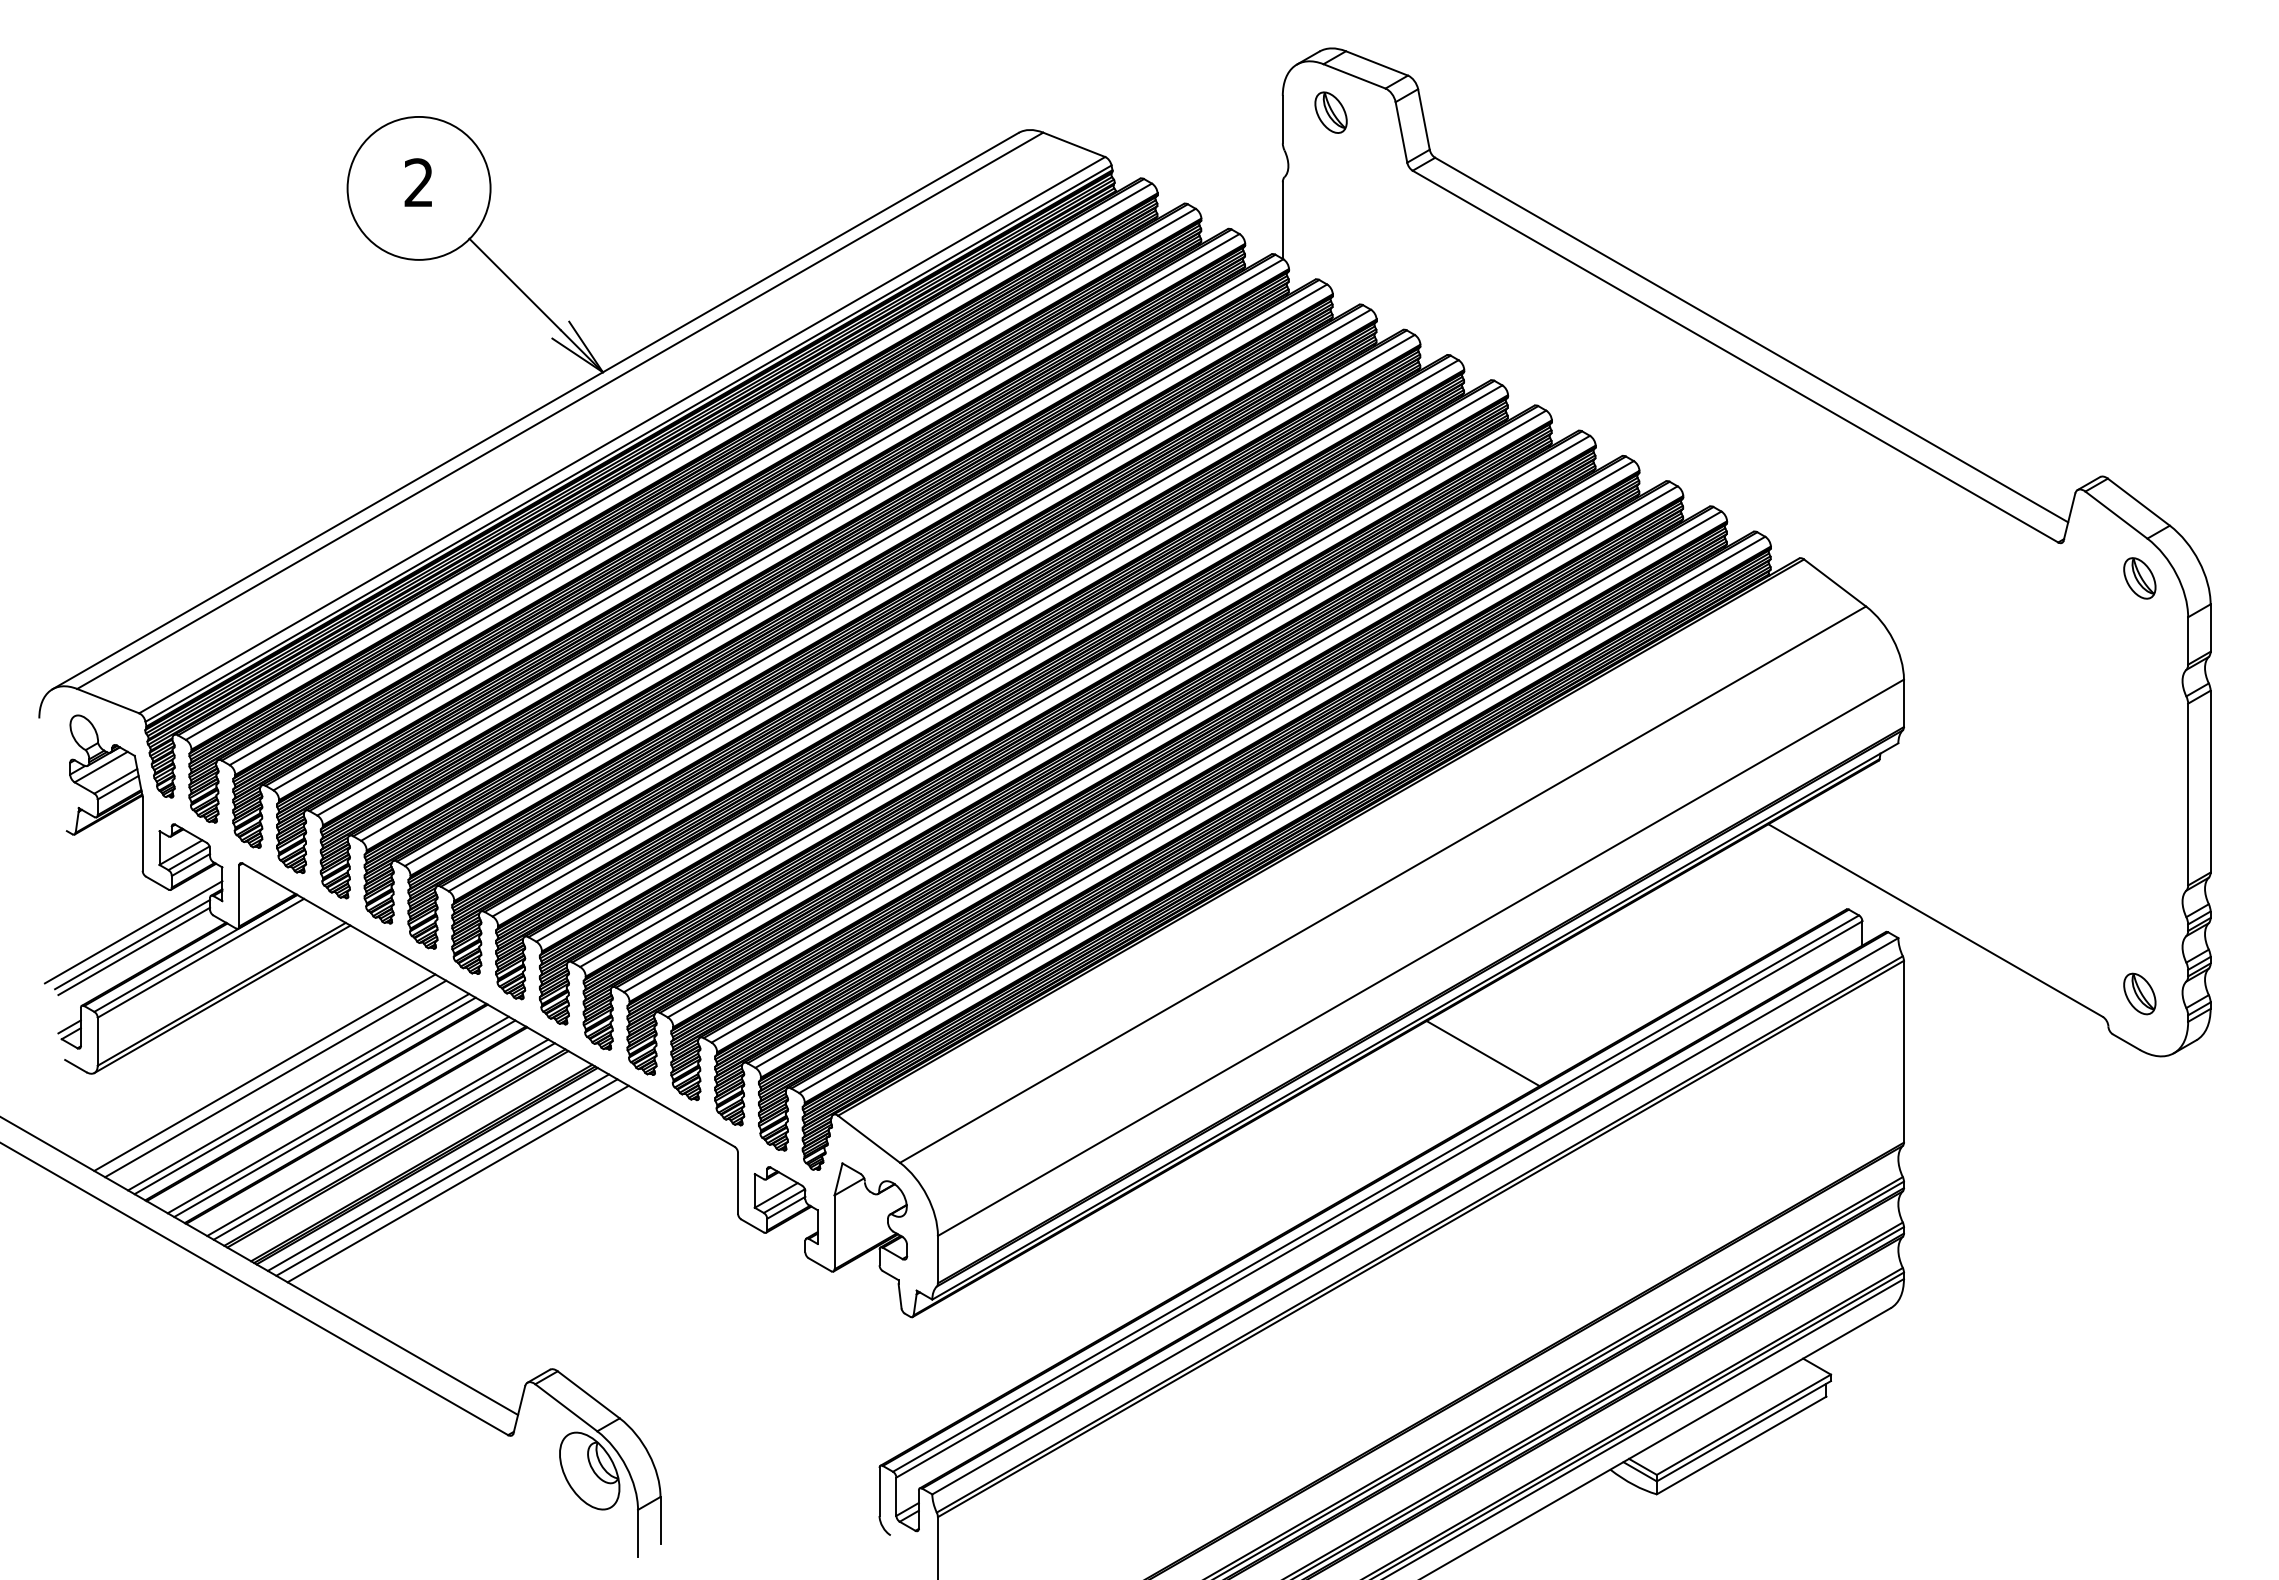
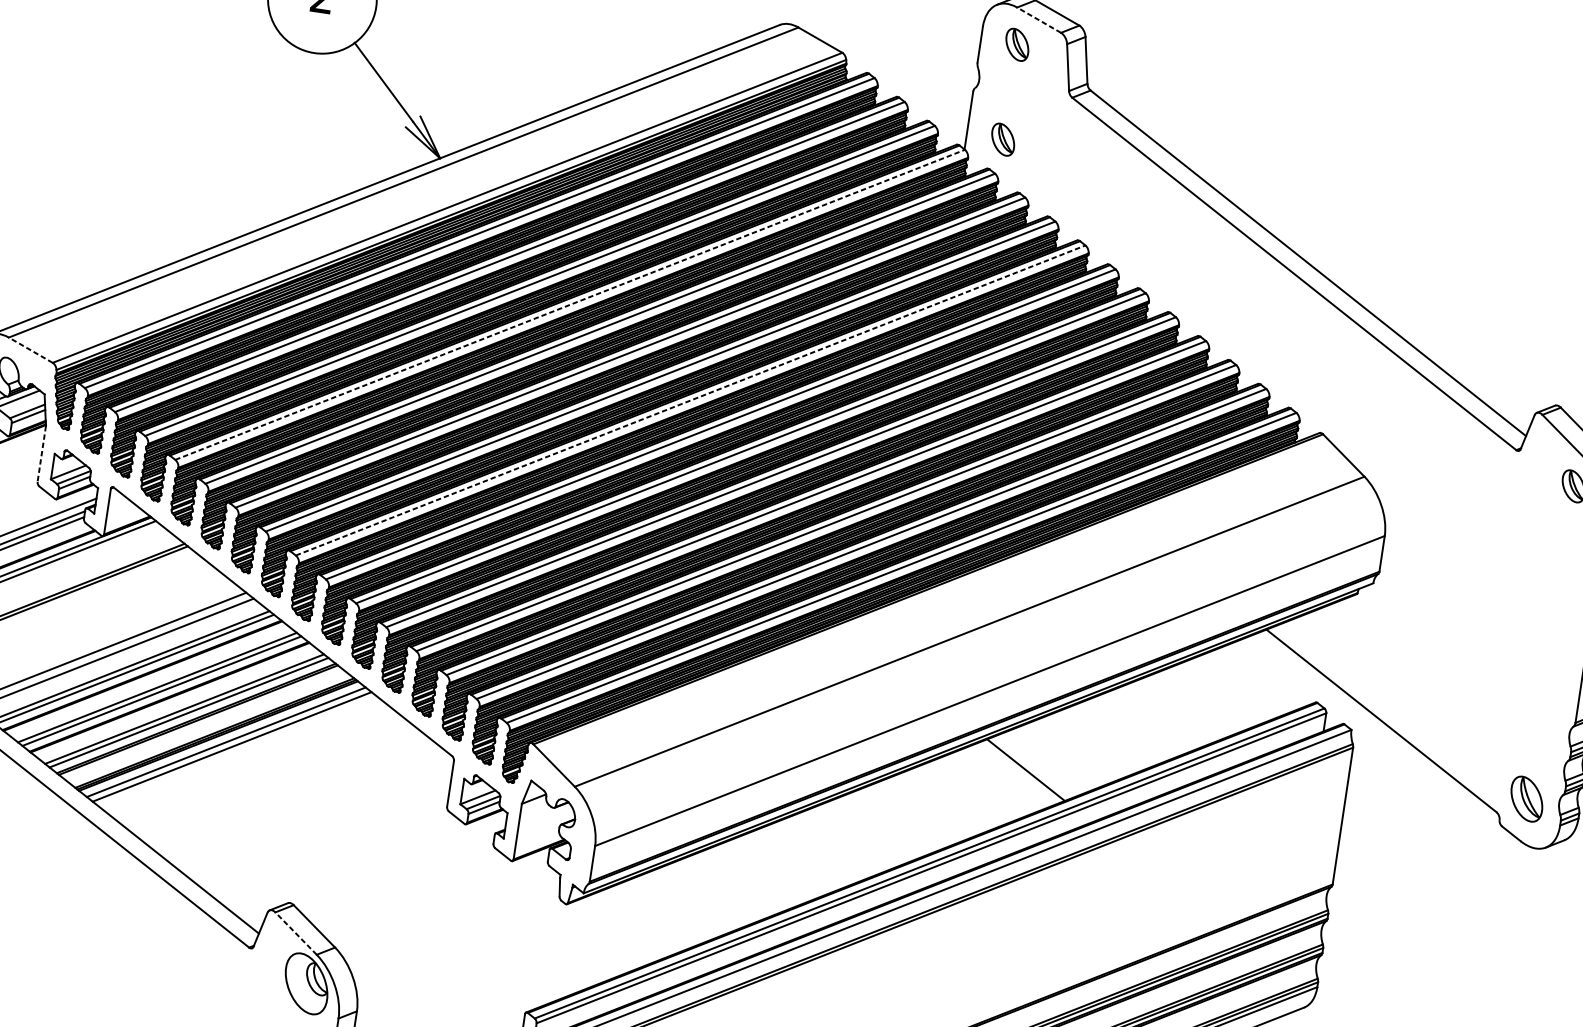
line: (1354, 76) -> (1039, 20), solid -> dashed
part: (1330, 238) -> (1002, 139), added
line: (800, 537) -> (570, 304), solid -> dashed
line: (976, 638) -> (691, 400), solid -> dashed
line: (107, 700) -> (30, 349), solid -> dashed
line: (142, 833) -> (41, 453), solid -> dashed
part: (2139, 993) -> (1526, 798), size x1.4
line: (457, 1183) -> (239, 752), removed
line: (566, 1407) -> (296, 933), solid -> dashed

